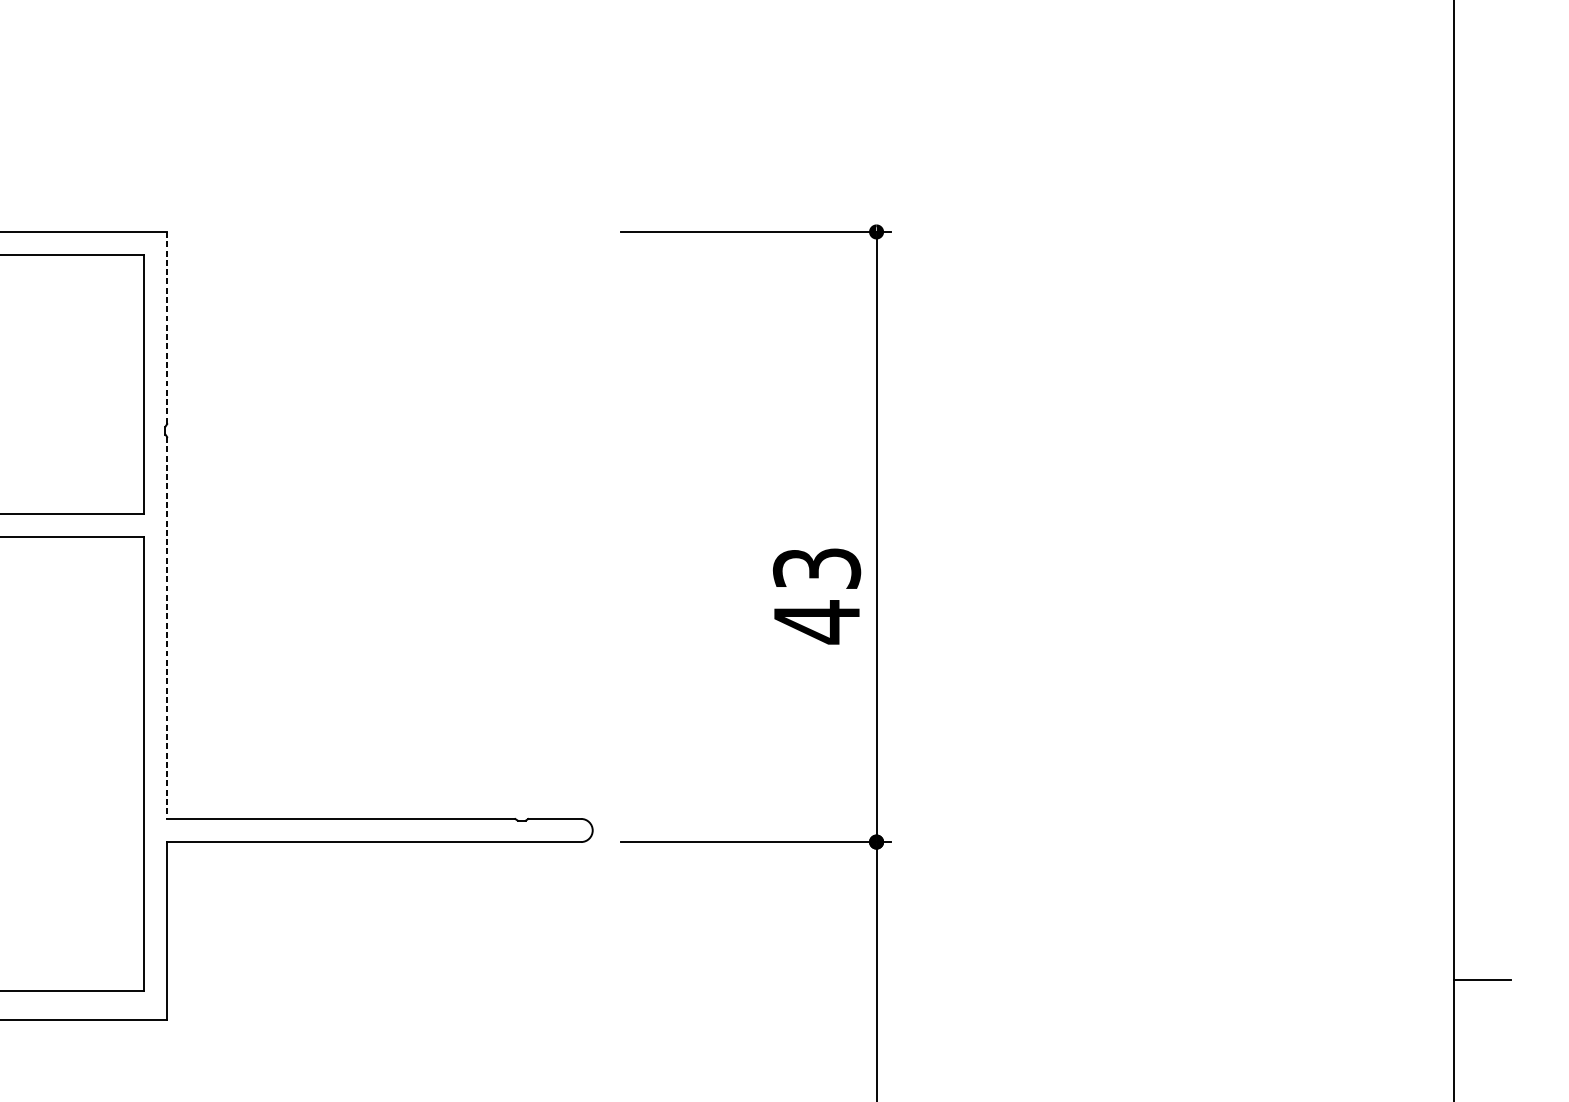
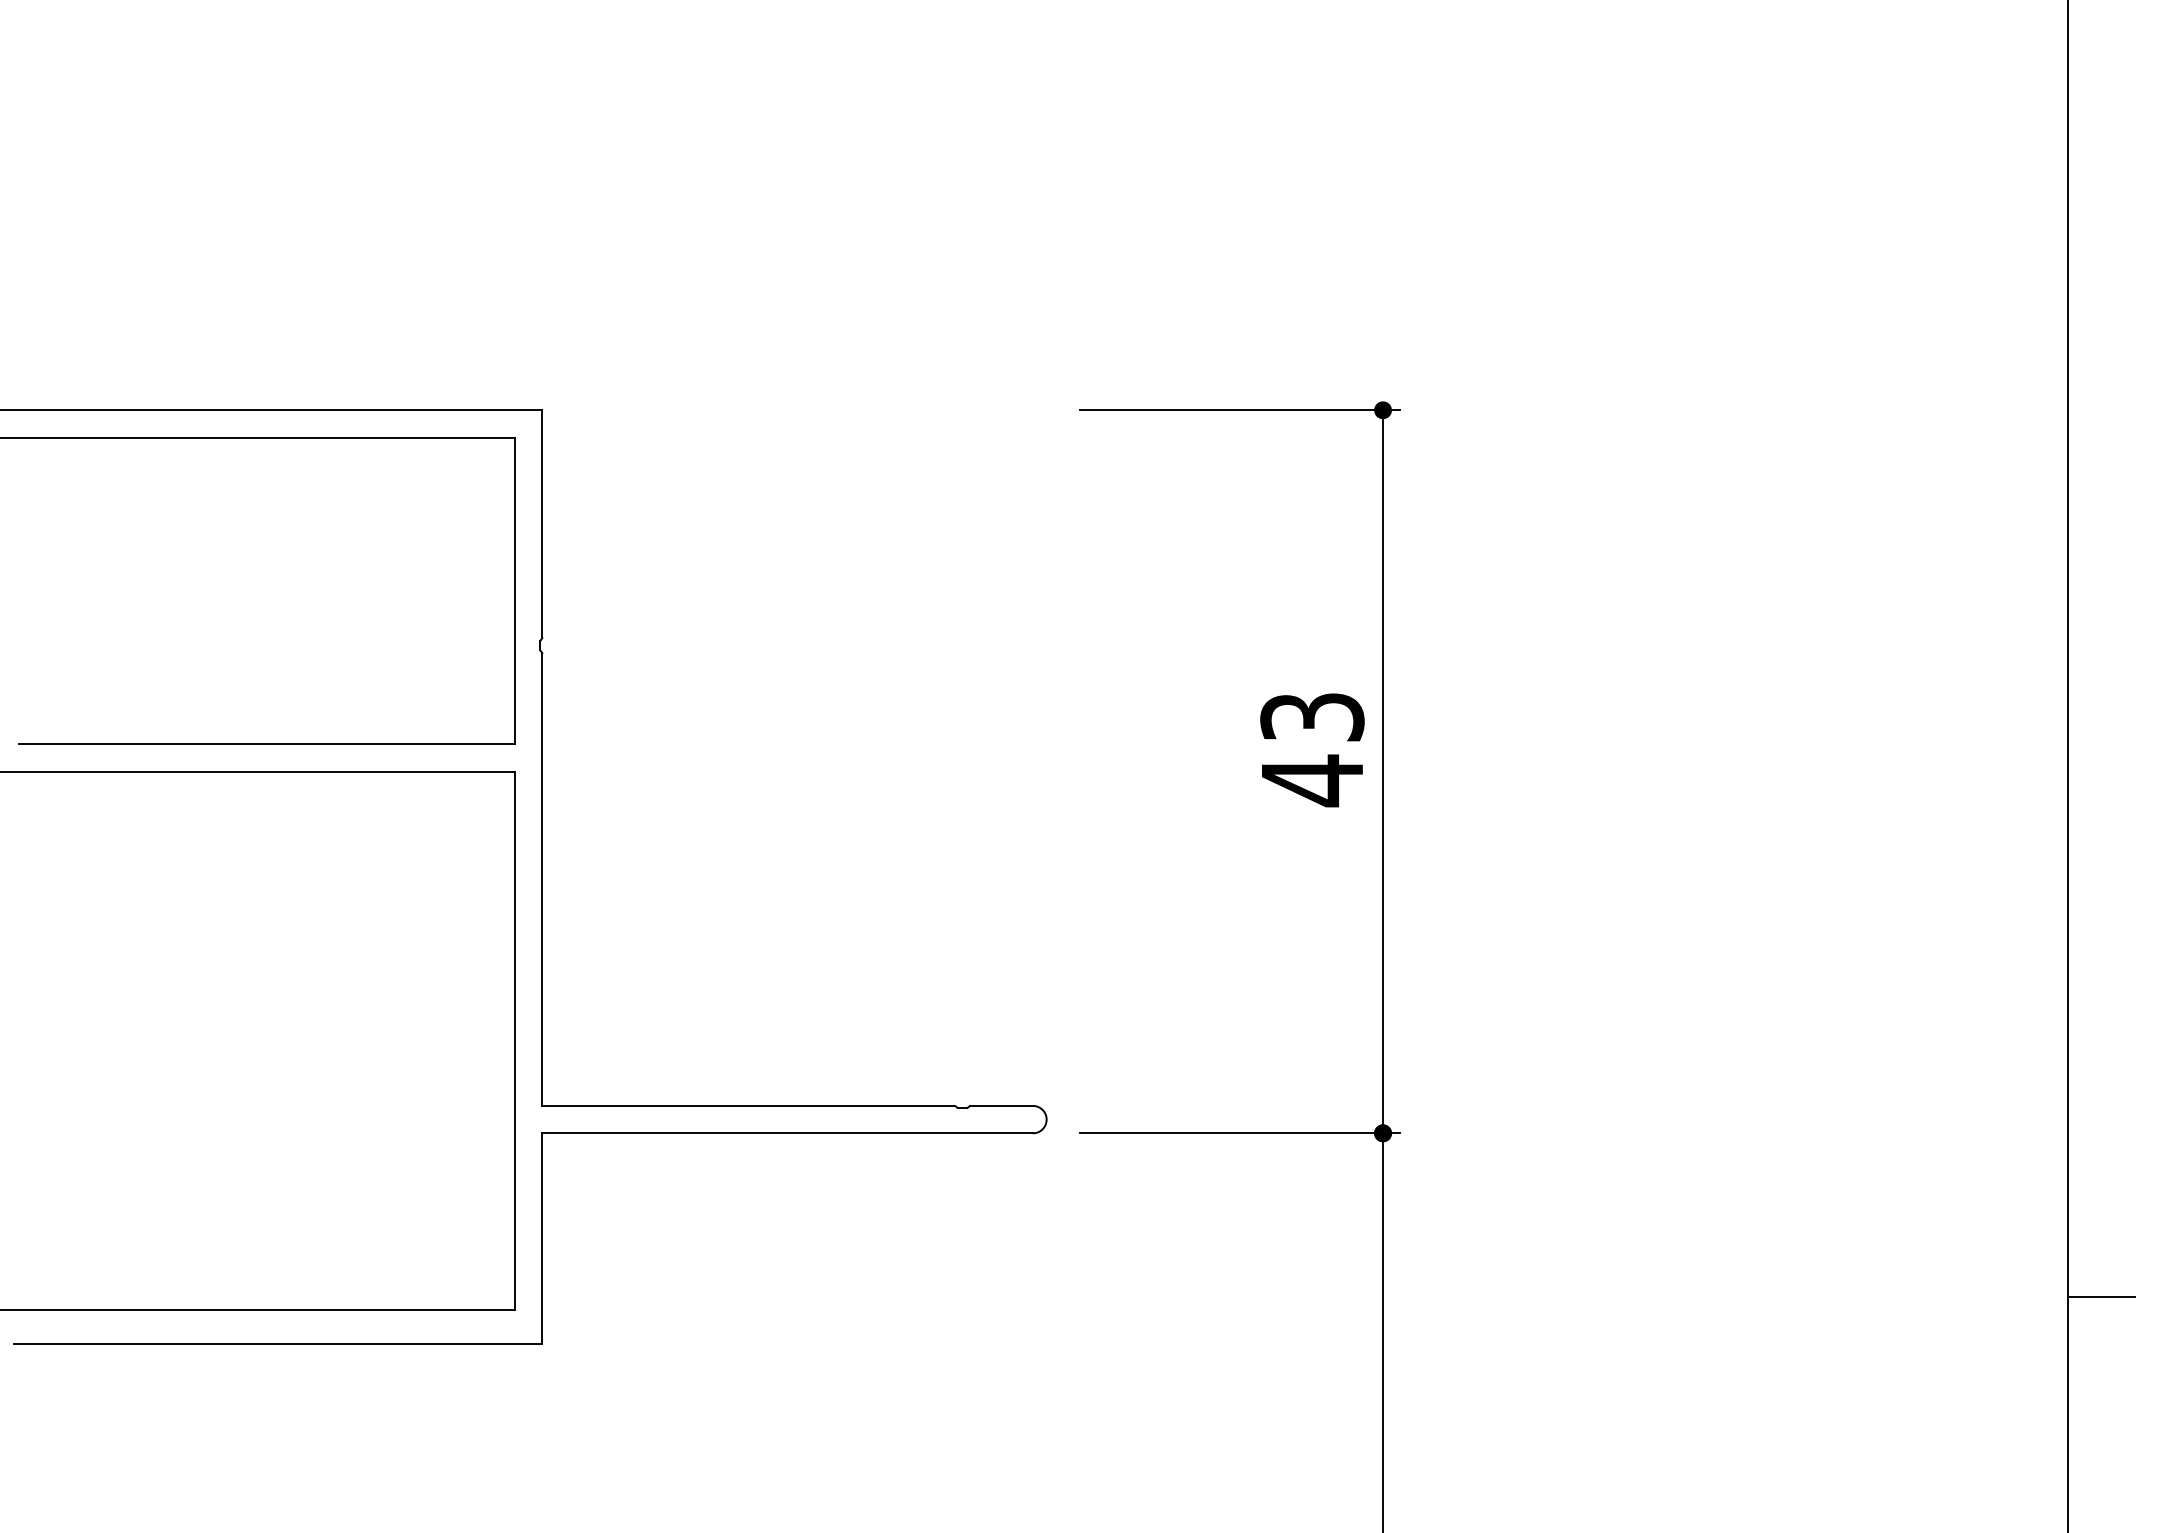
line: (167, 328) -> (542, 524), dashed -> solid
text: (817, 596) -> (1312, 750), moved
line: (167, 628) -> (542, 880), dashed -> solid

